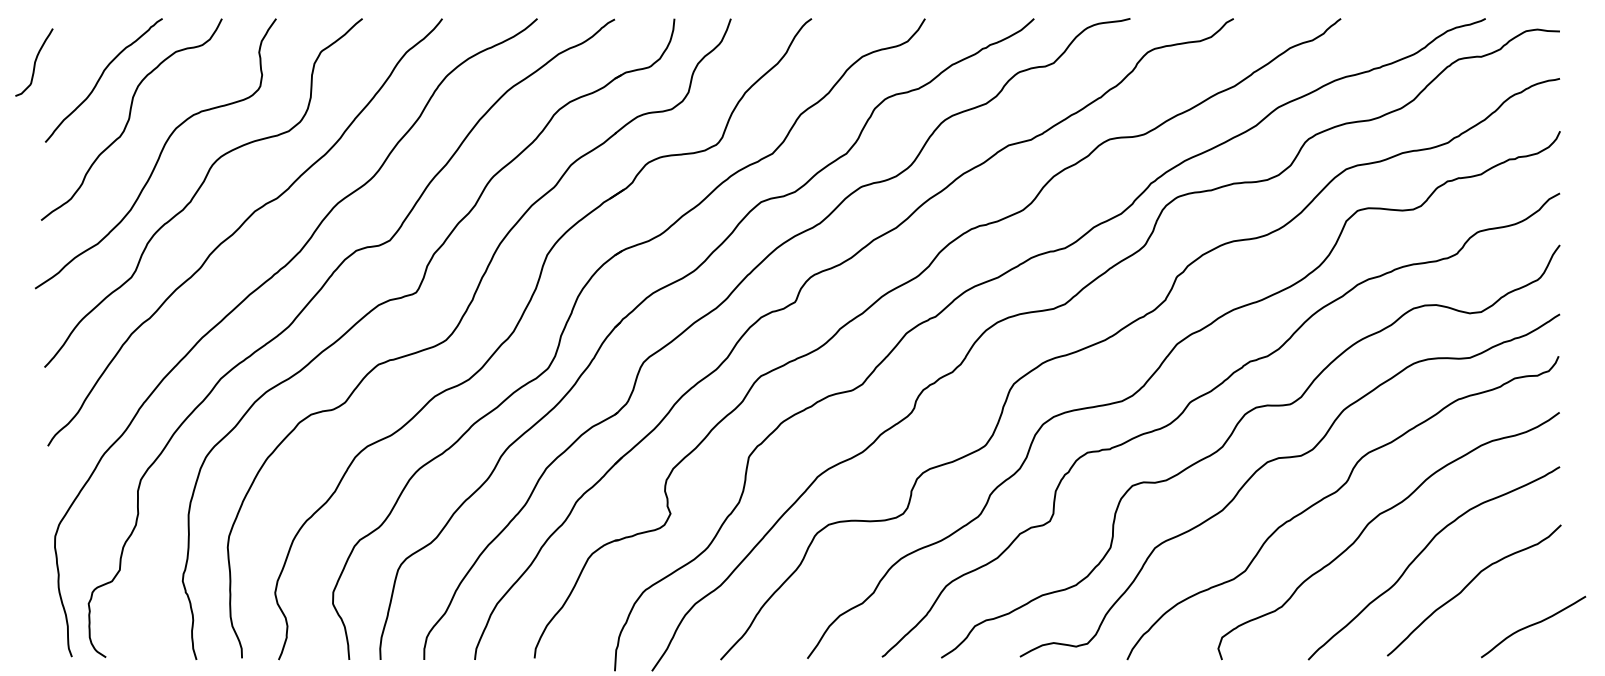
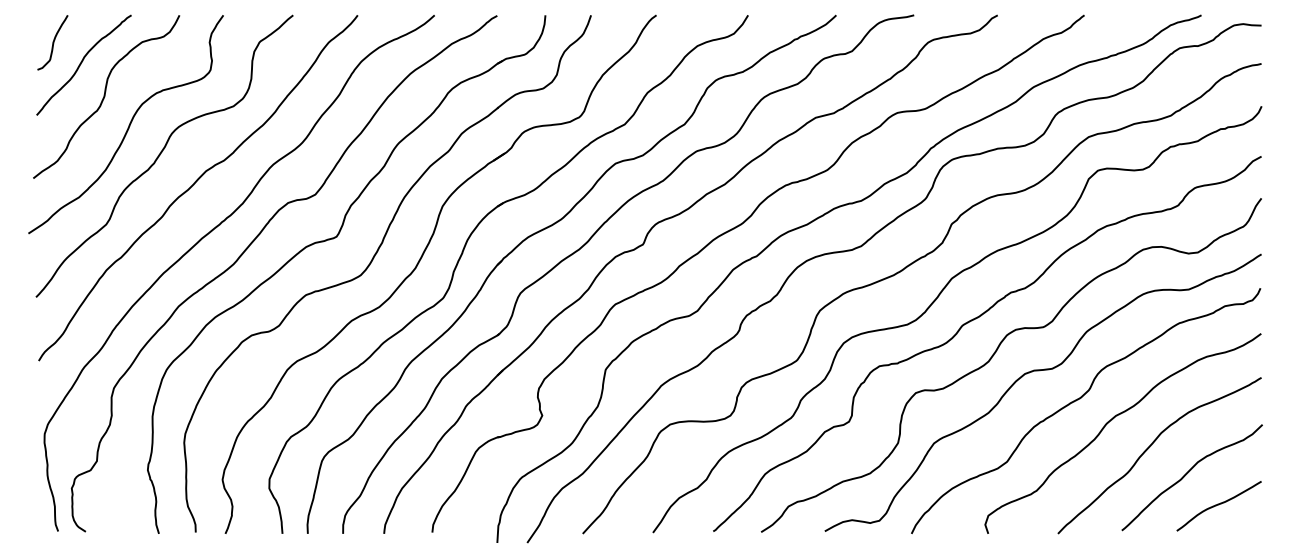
curve: (33, 62) -> (52, 42), moved
curve: (1532, 626) -> (1218, 505), moved

